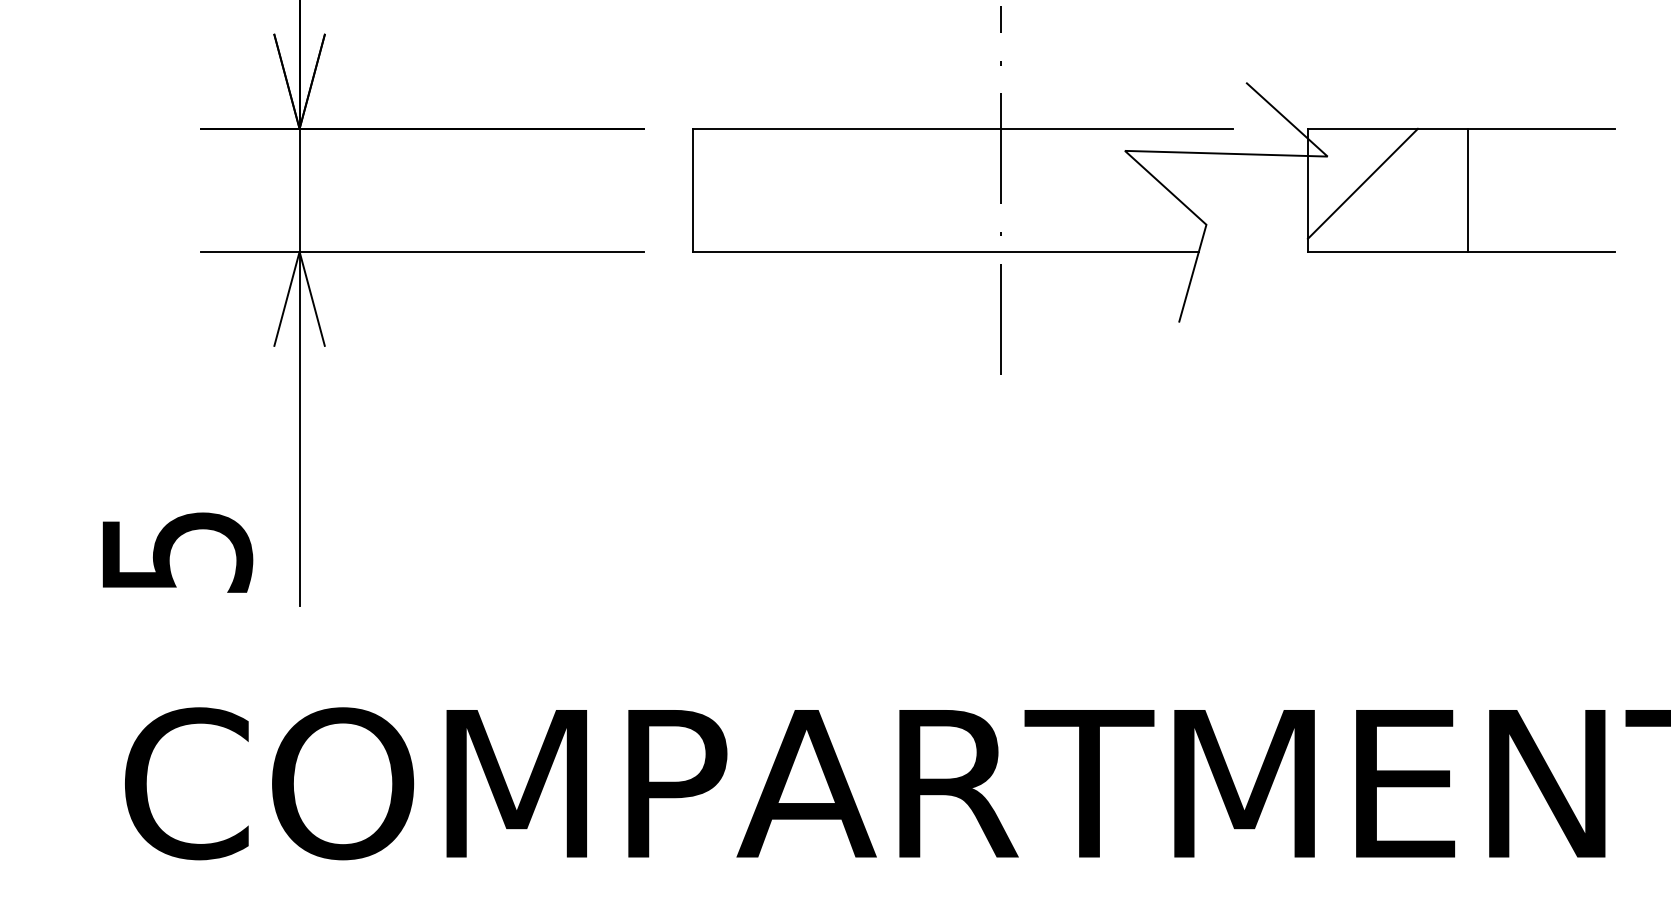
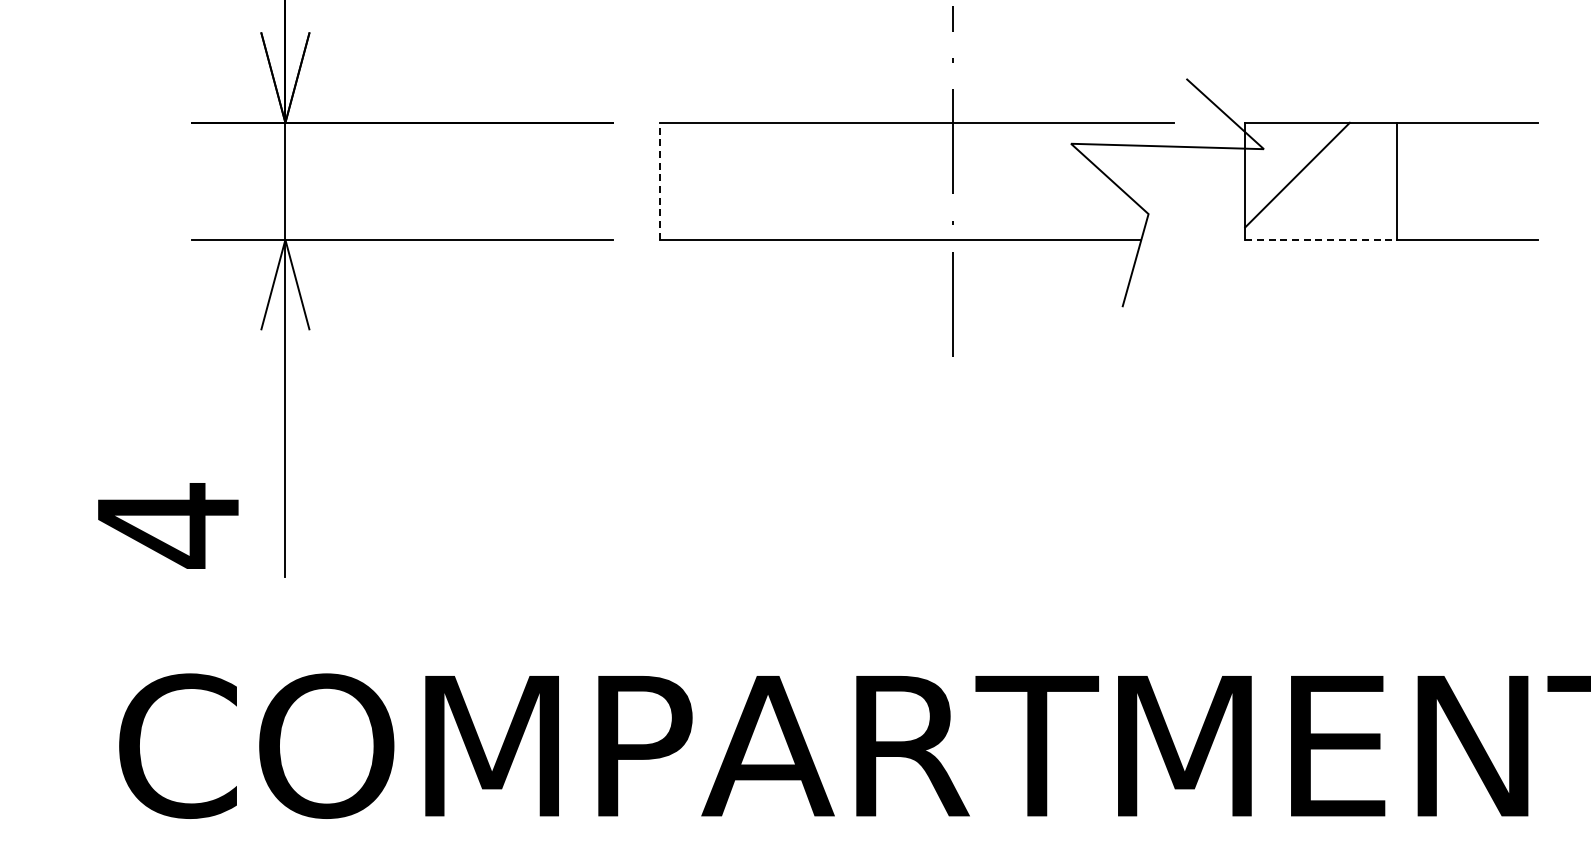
line: (692, 190) -> (659, 181), solid -> dashed
line: (1388, 251) -> (1321, 239), solid -> dashed
text: (177, 551) -> (169, 525), 5 -> 4

